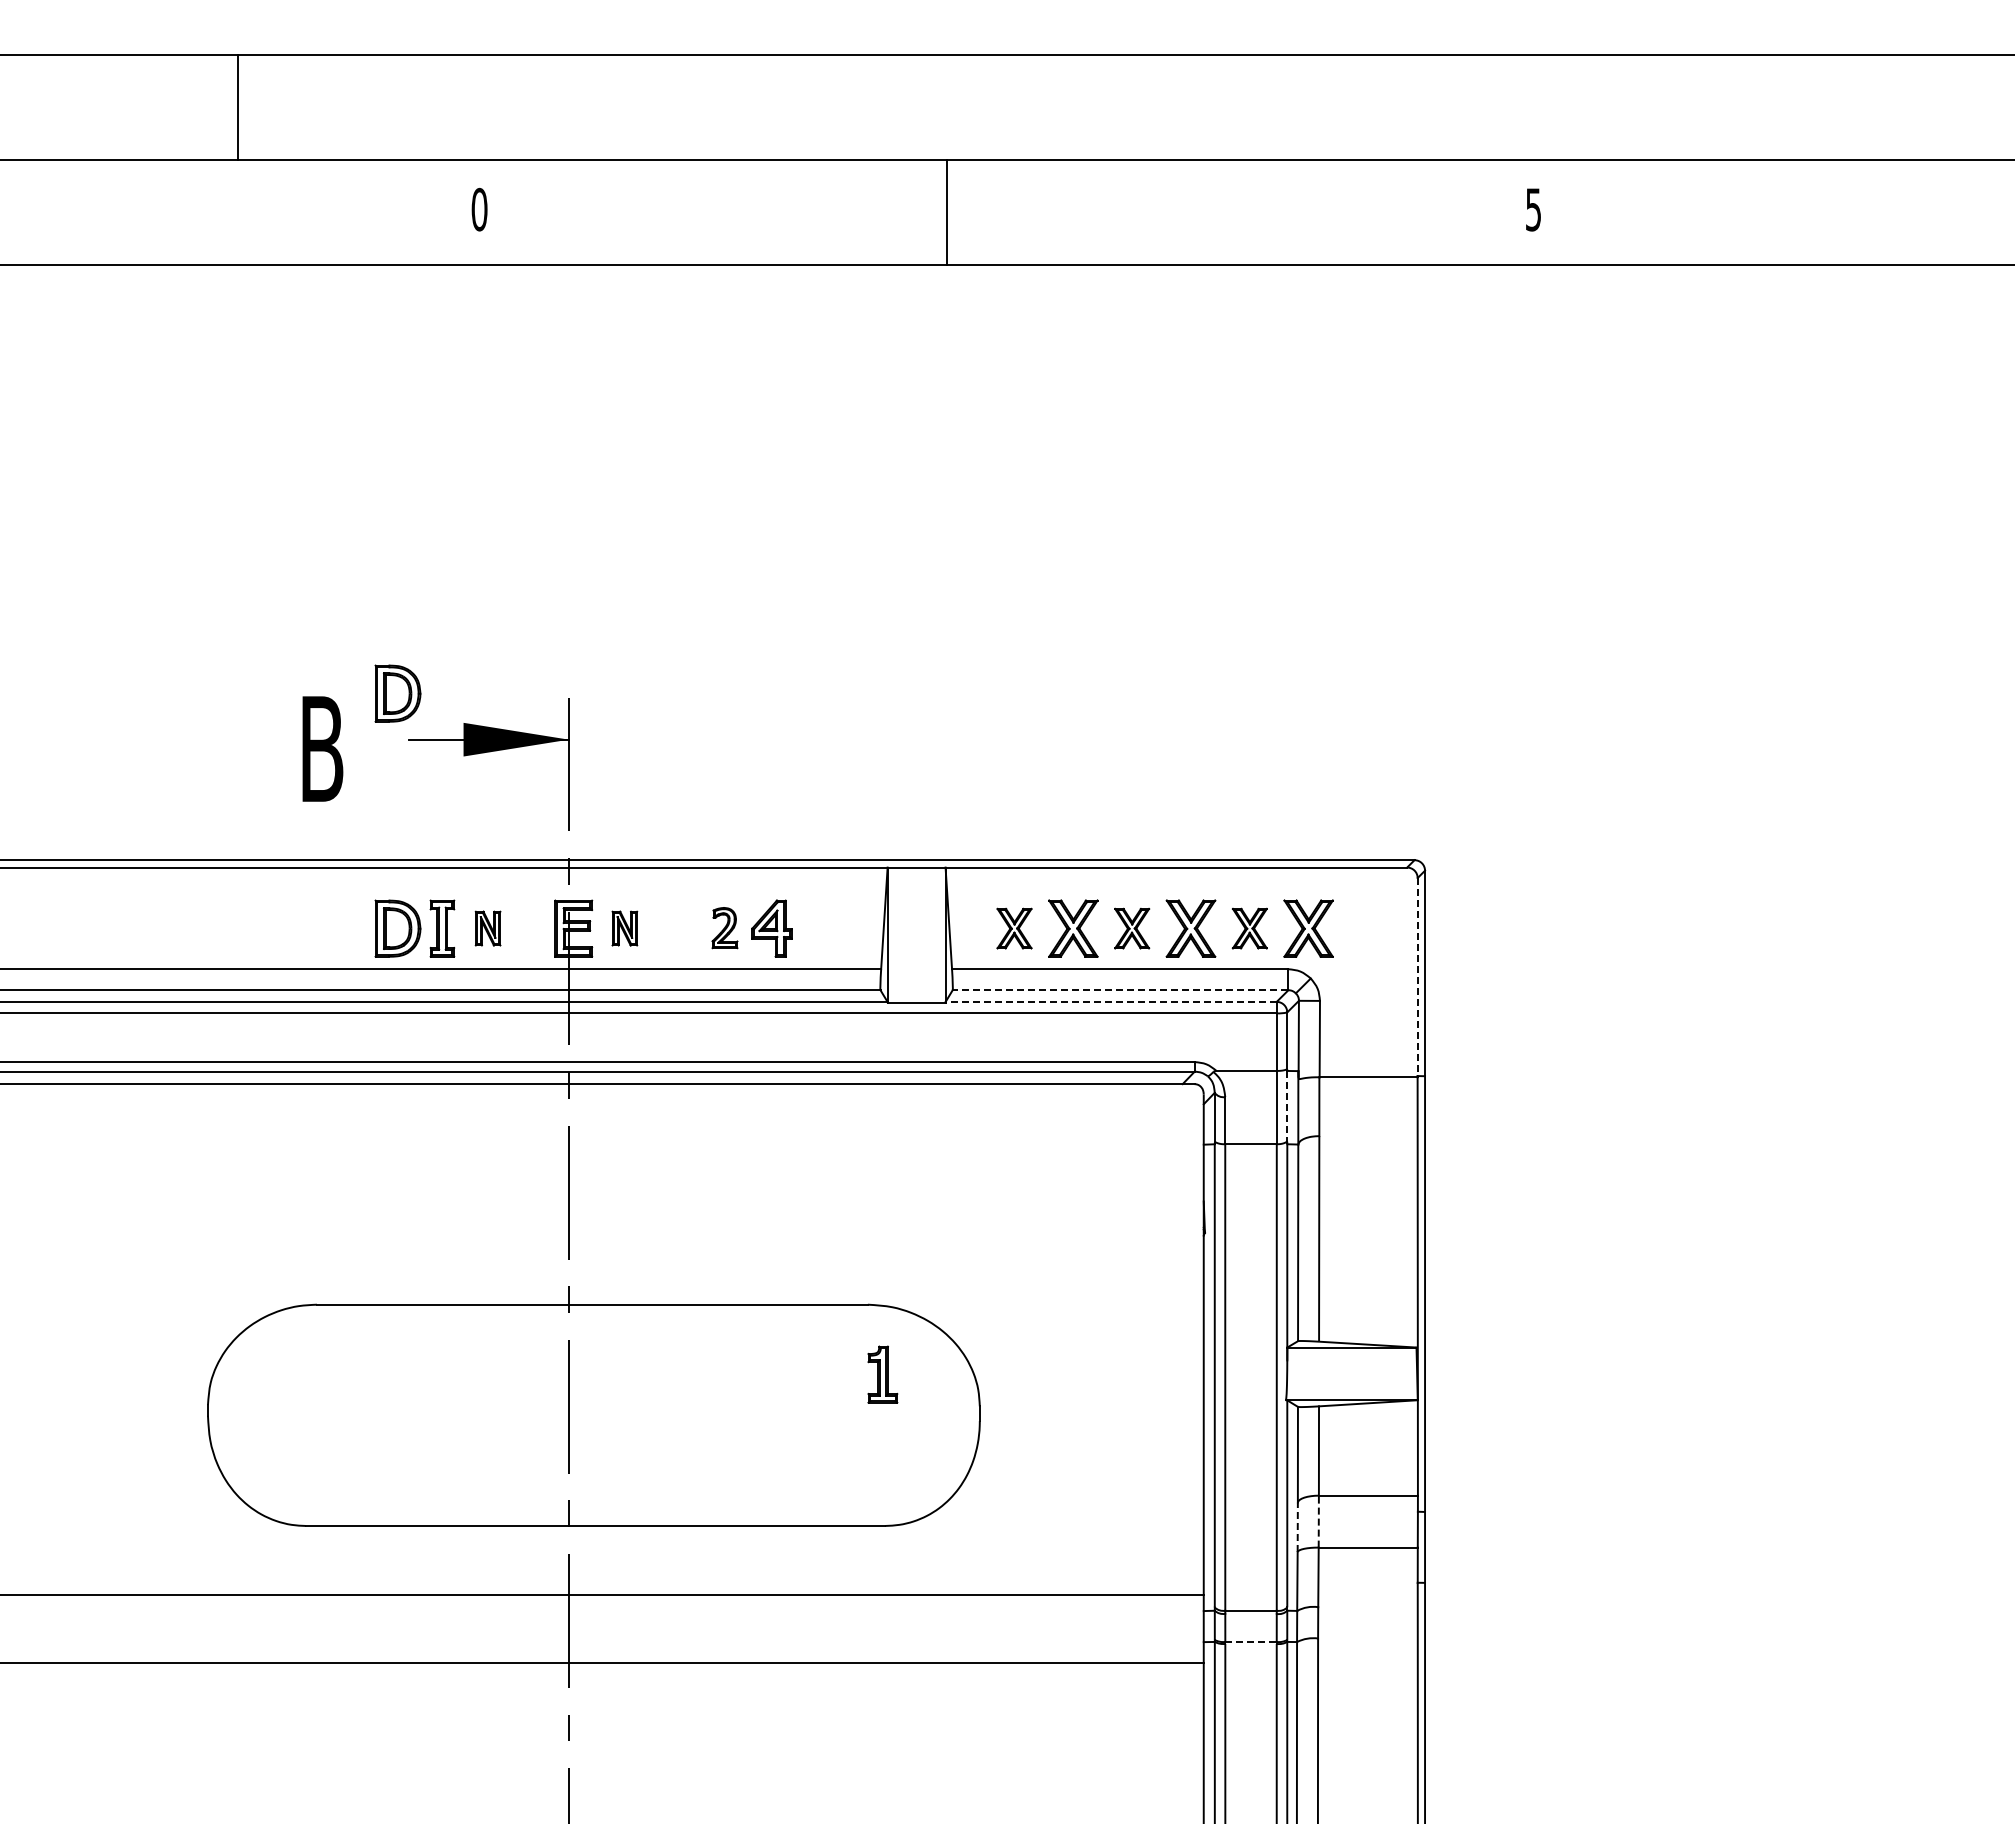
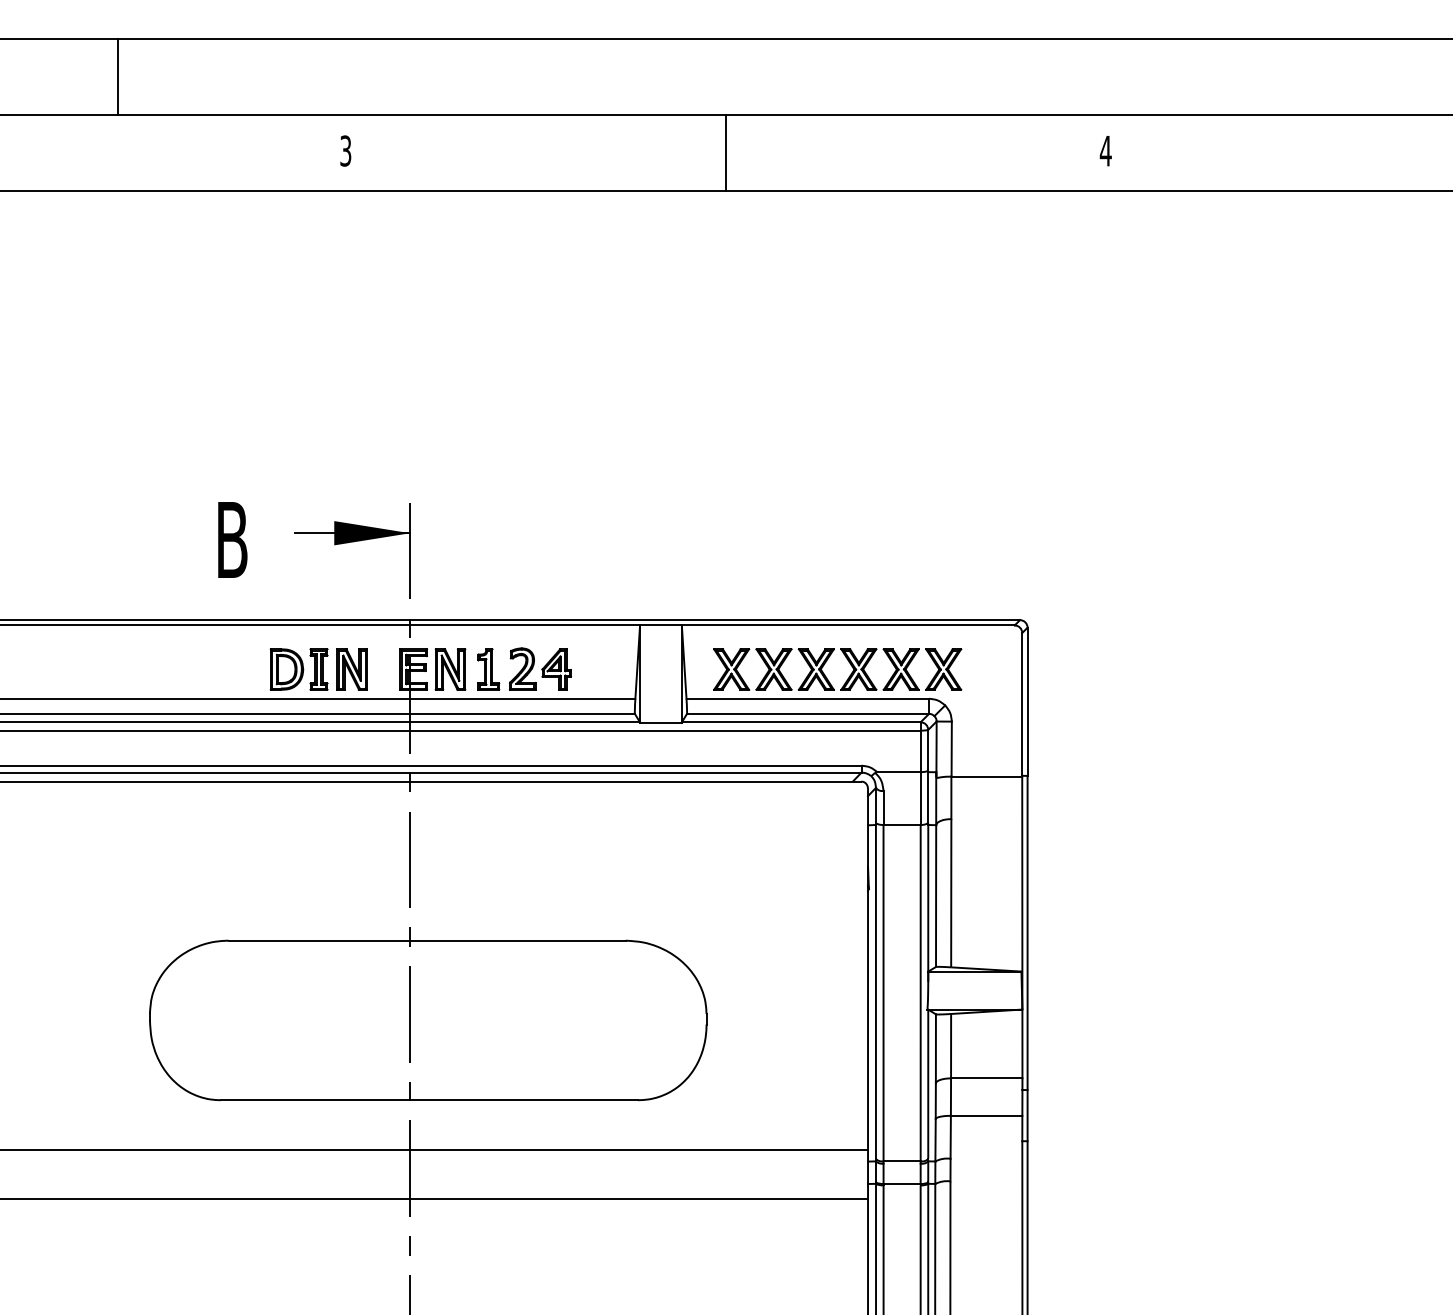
line: (238, 106) -> (117, 76), moved
text: (479, 209) -> (345, 150), 0 -> 3
text: (1533, 209) -> (1105, 150), 5 -> 4
line: (947, 212) -> (725, 153), moved
part: (397, 693) -> (286, 499), removed
part: (724, 927) -> (522, 668), size x1.43
part: (487, 928) -> (351, 669), size x1.67
part: (624, 928) -> (450, 669), size x1.67
part: (1014, 928) -> (731, 669), size x1.43
part: (1131, 928) -> (815, 669), size x1.43
part: (1249, 928) -> (901, 669), size x1.43
line: (1417, 977) -> (1022, 704), dashed -> solid
line: (1120, 990) -> (807, 714), dashed -> solid
line: (1111, 1001) -> (801, 722), dashed -> solid
line: (1287, 1107) -> (928, 798), dashed -> solid
part: (882, 1374) -> (488, 669), moved
line: (1318, 1521) -> (950, 1097), dashed -> solid
line: (1297, 1527) -> (935, 1101), dashed -> solid
line: (1251, 1641) -> (902, 1183), dashed -> solid

